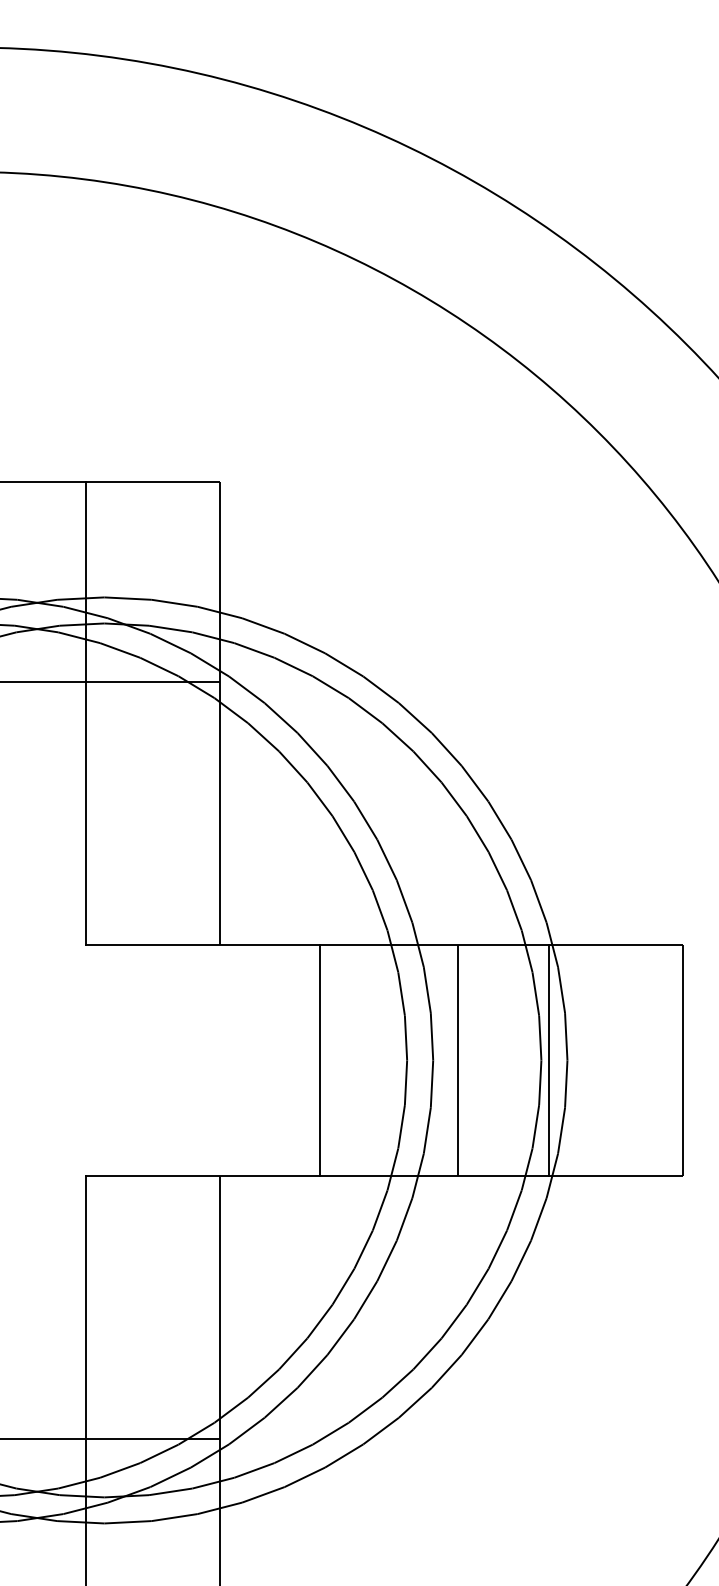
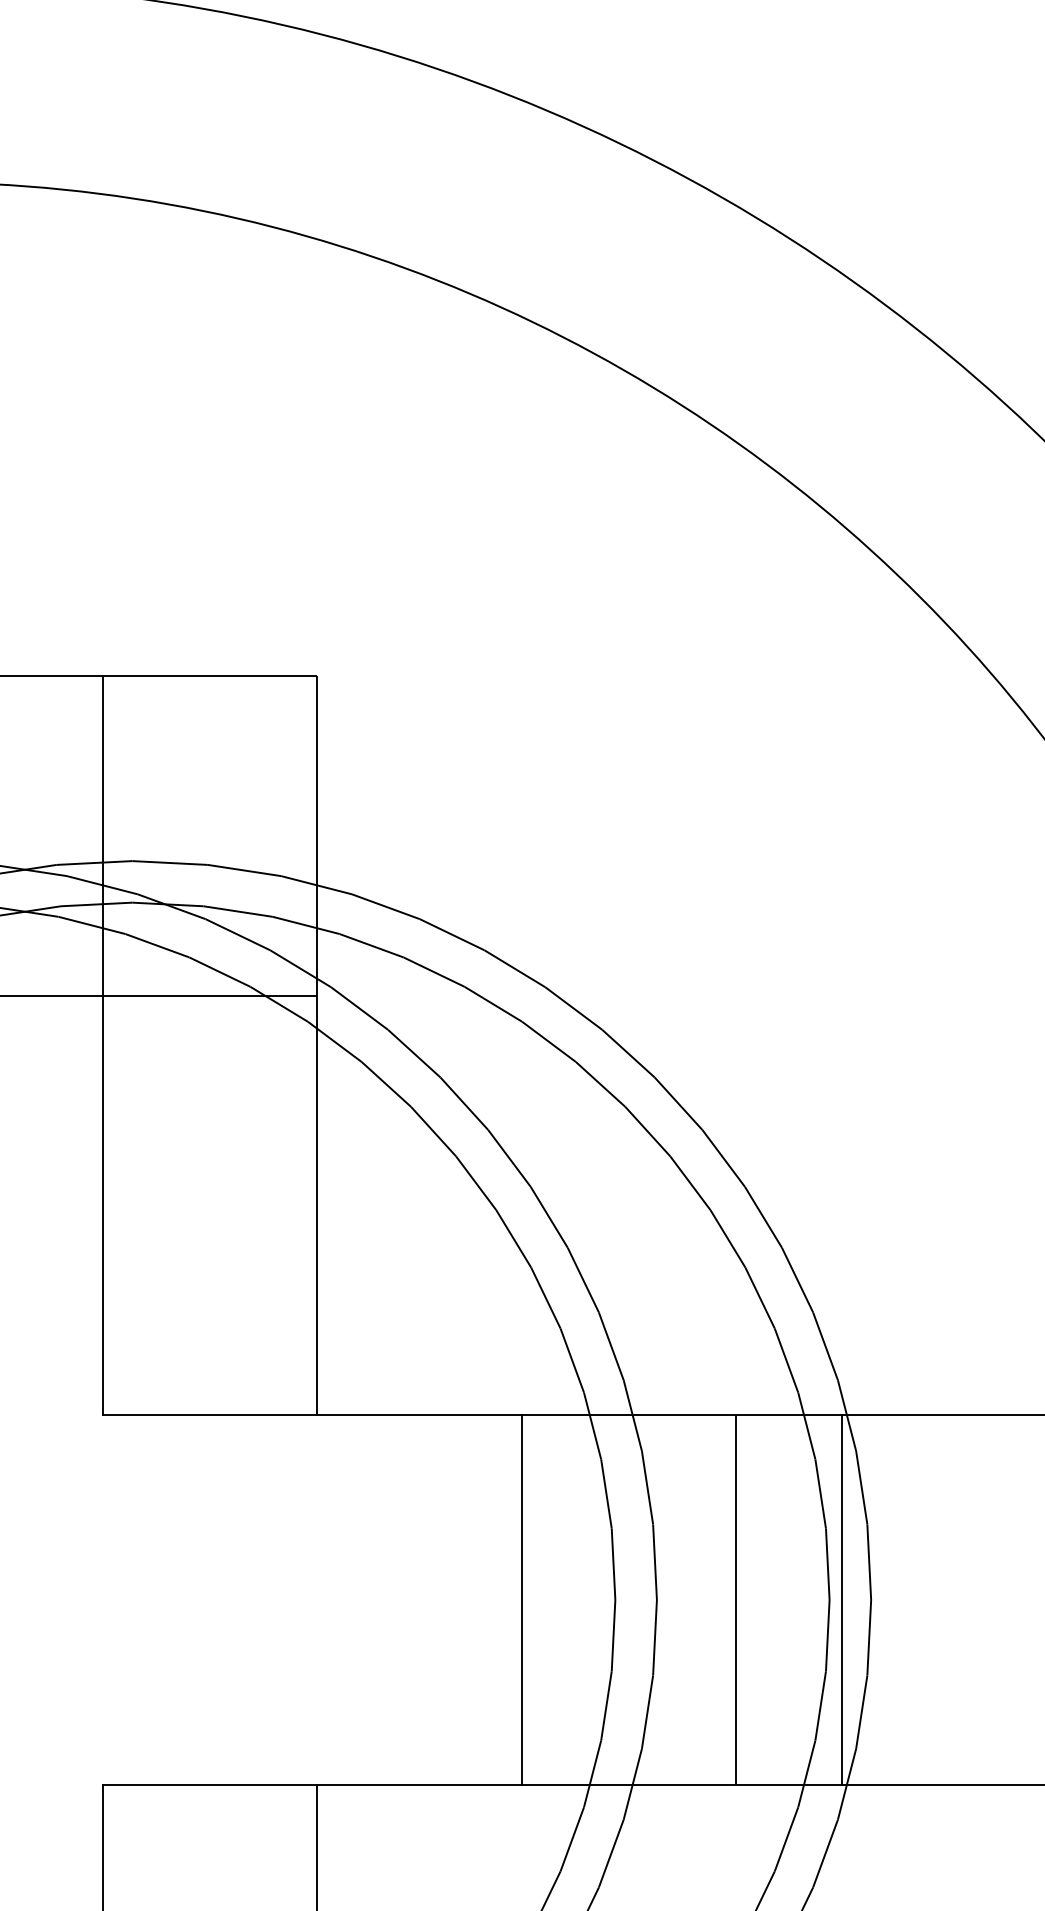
line: (320, 1060) -> (521, 1600), moved
line: (457, 1060) -> (735, 1600), moved

